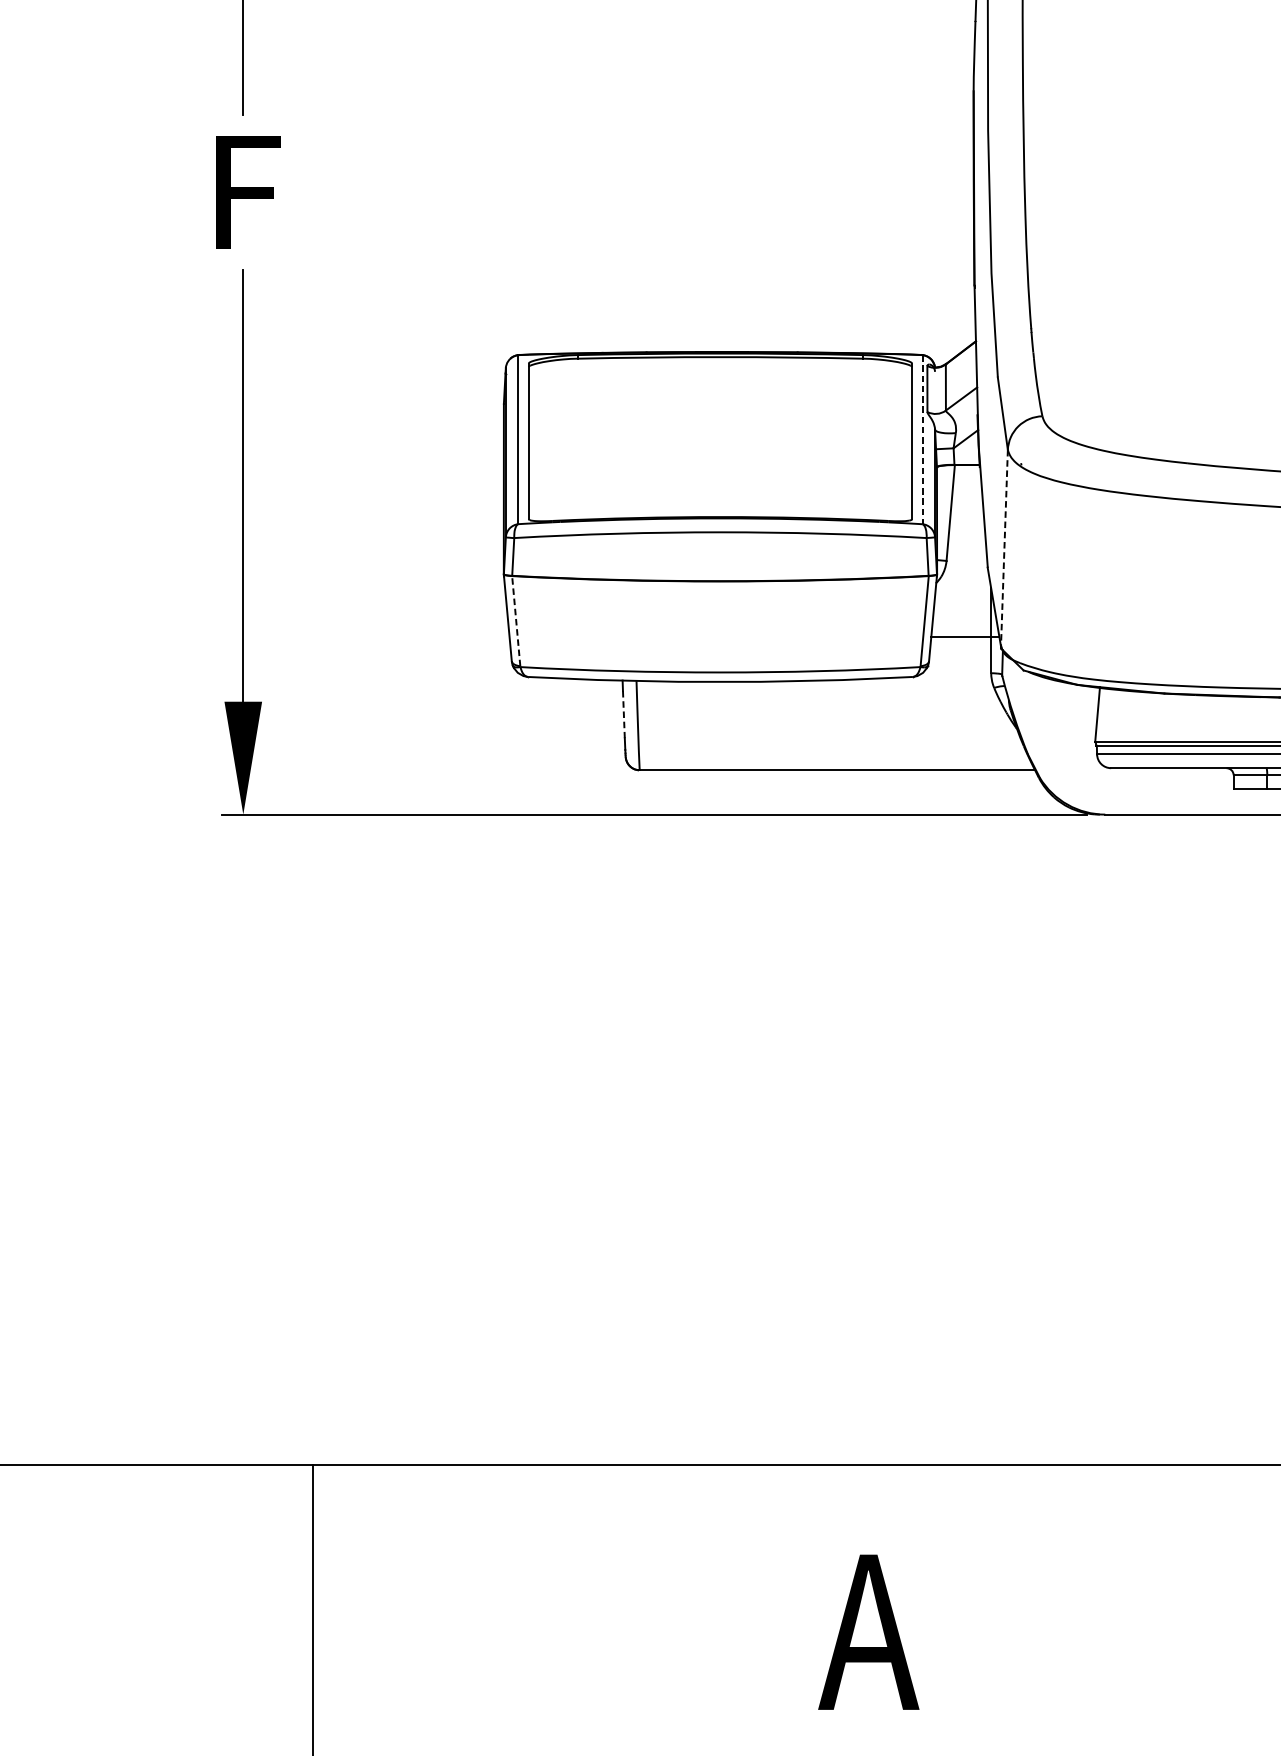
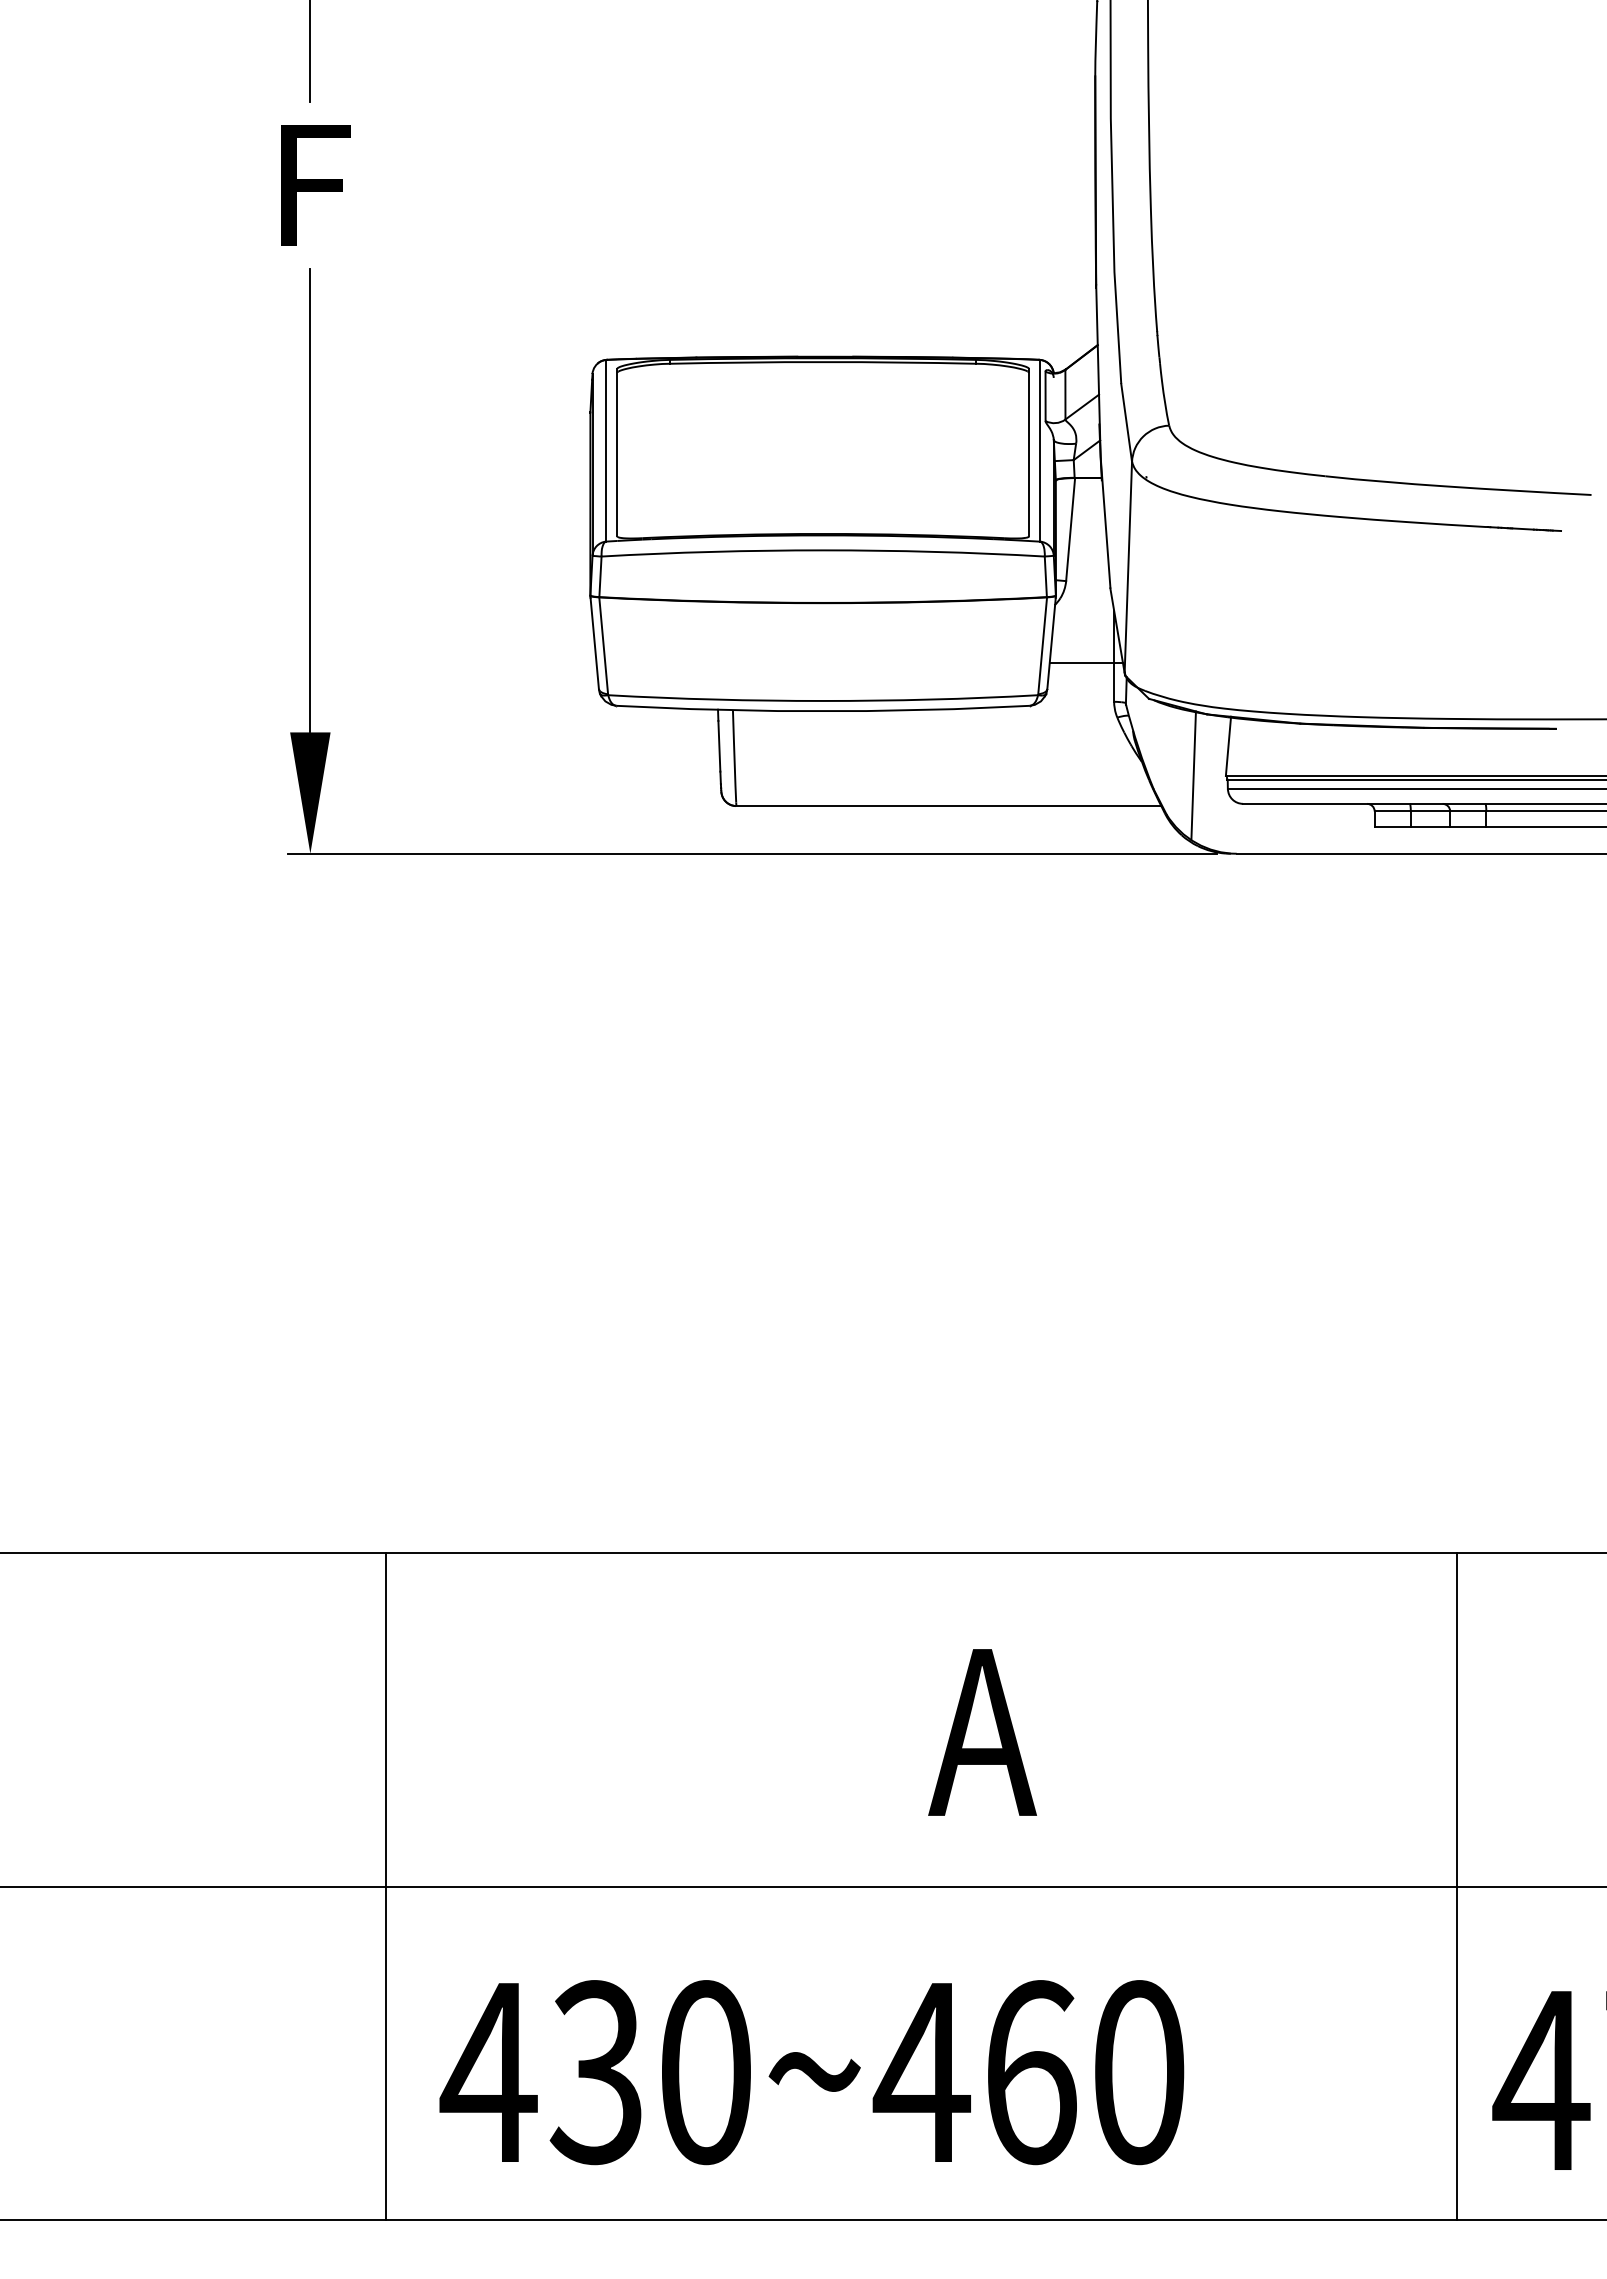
line: (922, 439) -> (1040, 450), dashed -> solid
line: (1004, 548) -> (1128, 567), dashed -> solid
line: (516, 620) -> (603, 645), dashed -> solid
line: (624, 714) -> (719, 746), dashed -> solid
line: (1065, 741) -> (1193, 775), added

